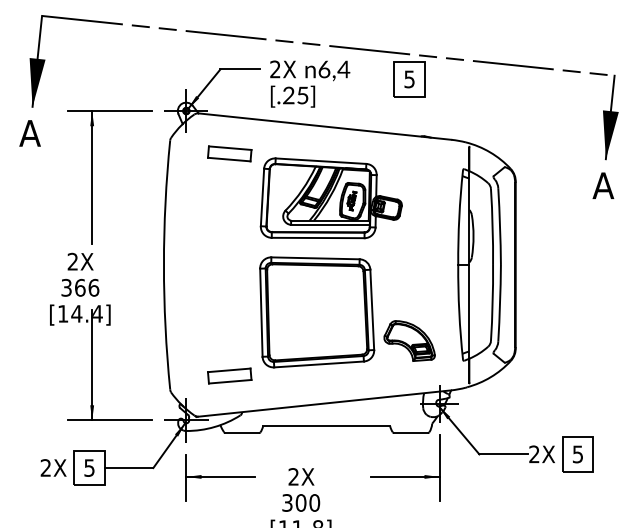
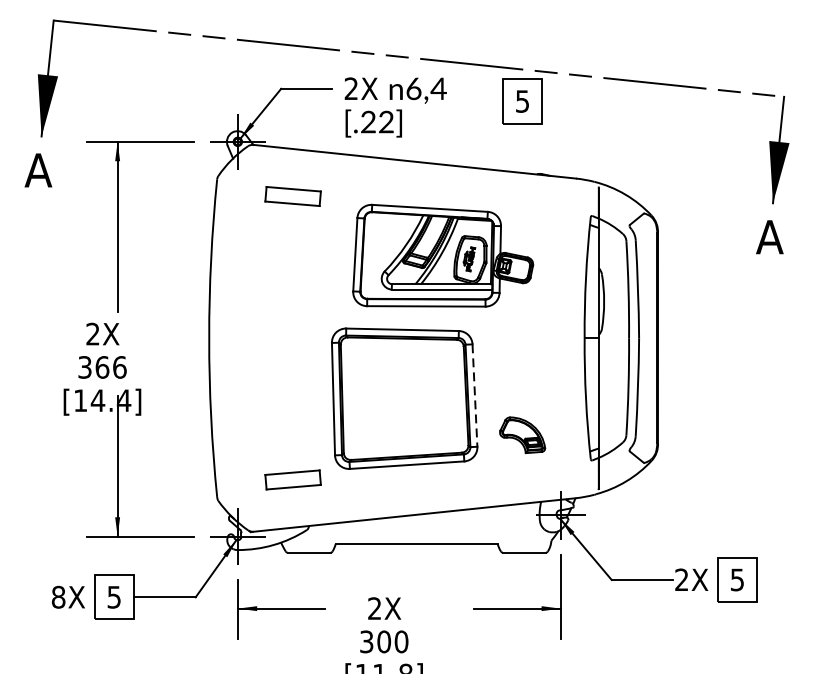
text: (302, 95) -> (385, 122), [.25] -> [.22]
part: (330, 198) -> (442, 255), moved
line: (372, 310) -> (475, 396), solid -> dashed
part: (409, 340) -> (522, 434), size x0.7
text: (45, 467) -> (58, 596), 2X -> 8X

